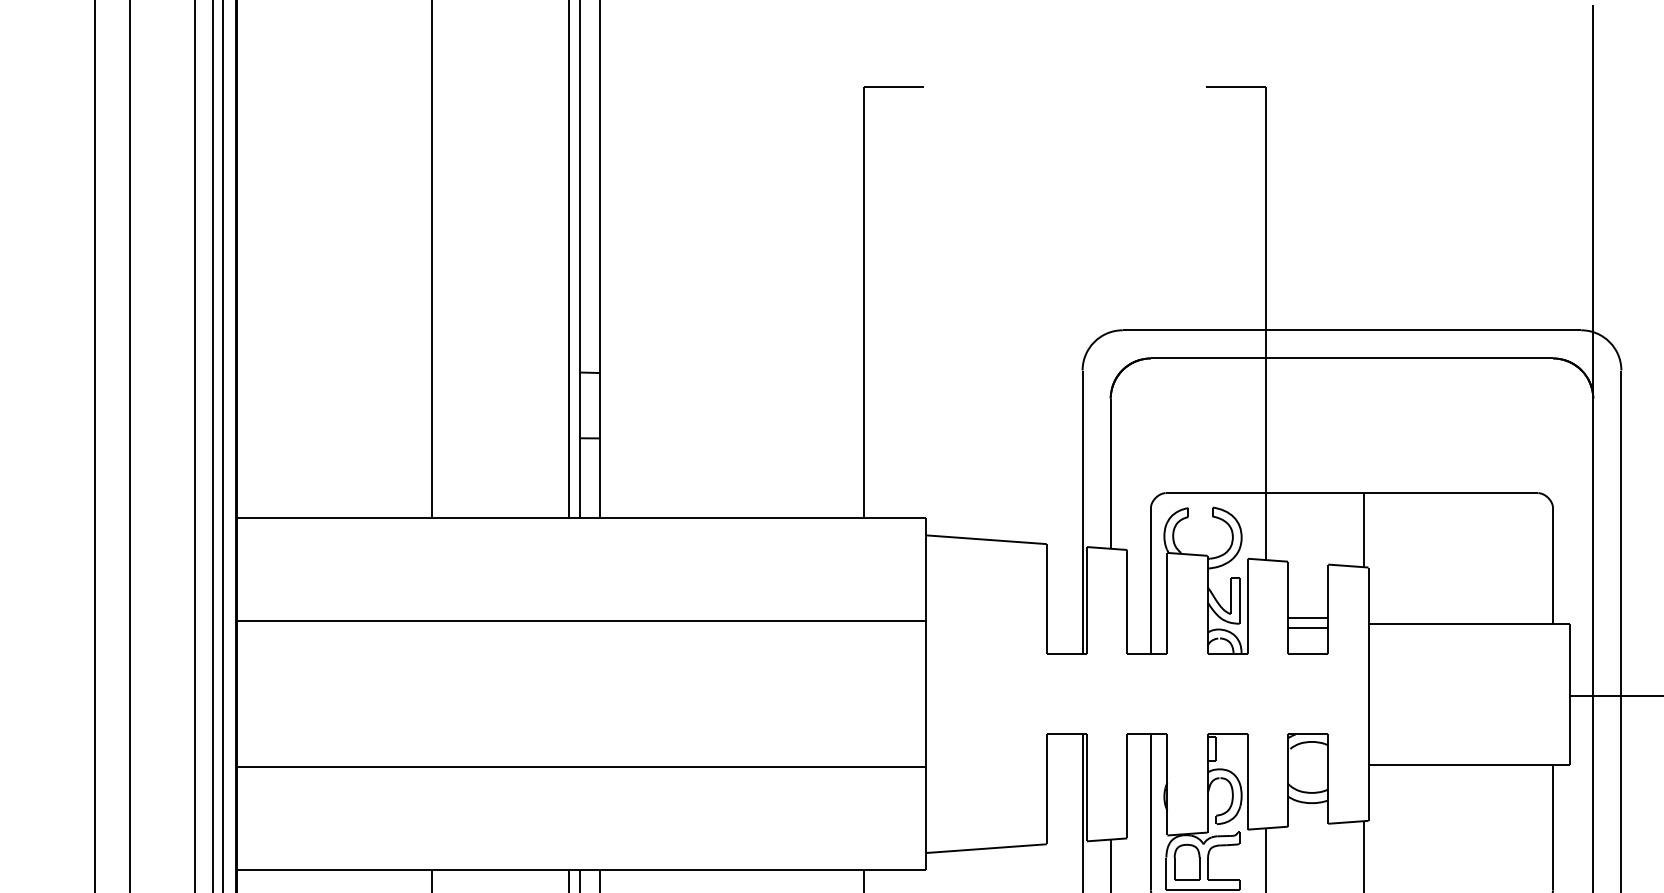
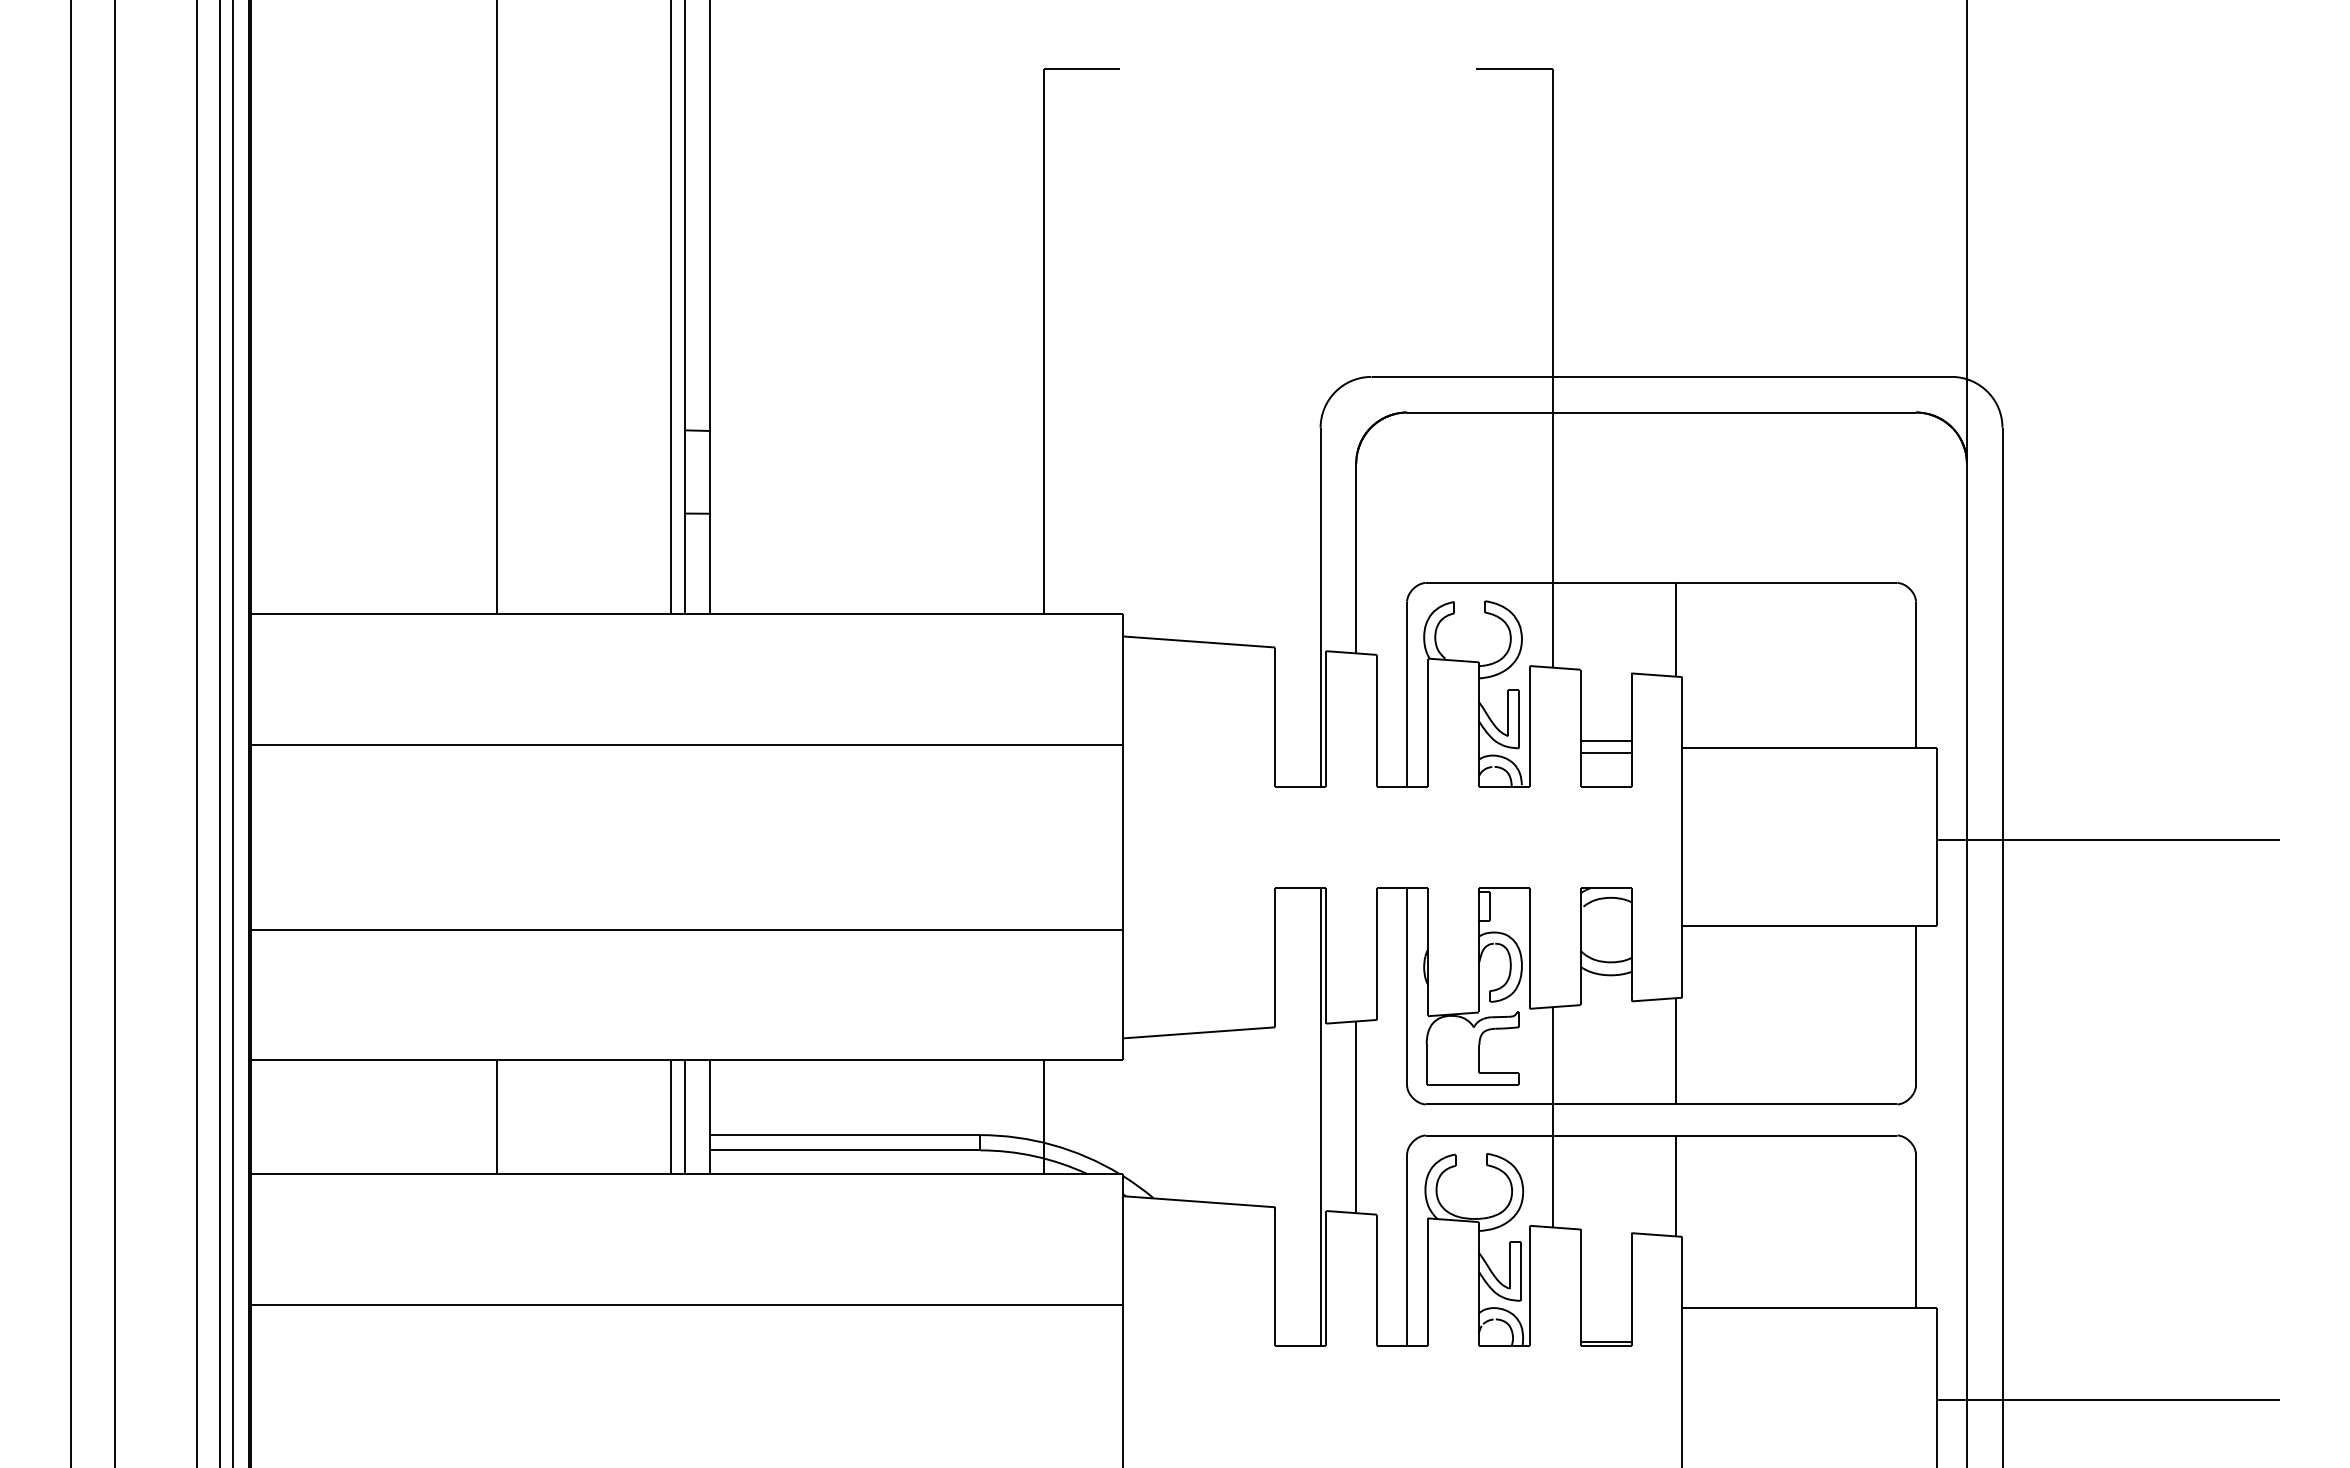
part: (1186, 862) -> (1452, 1050), removed

